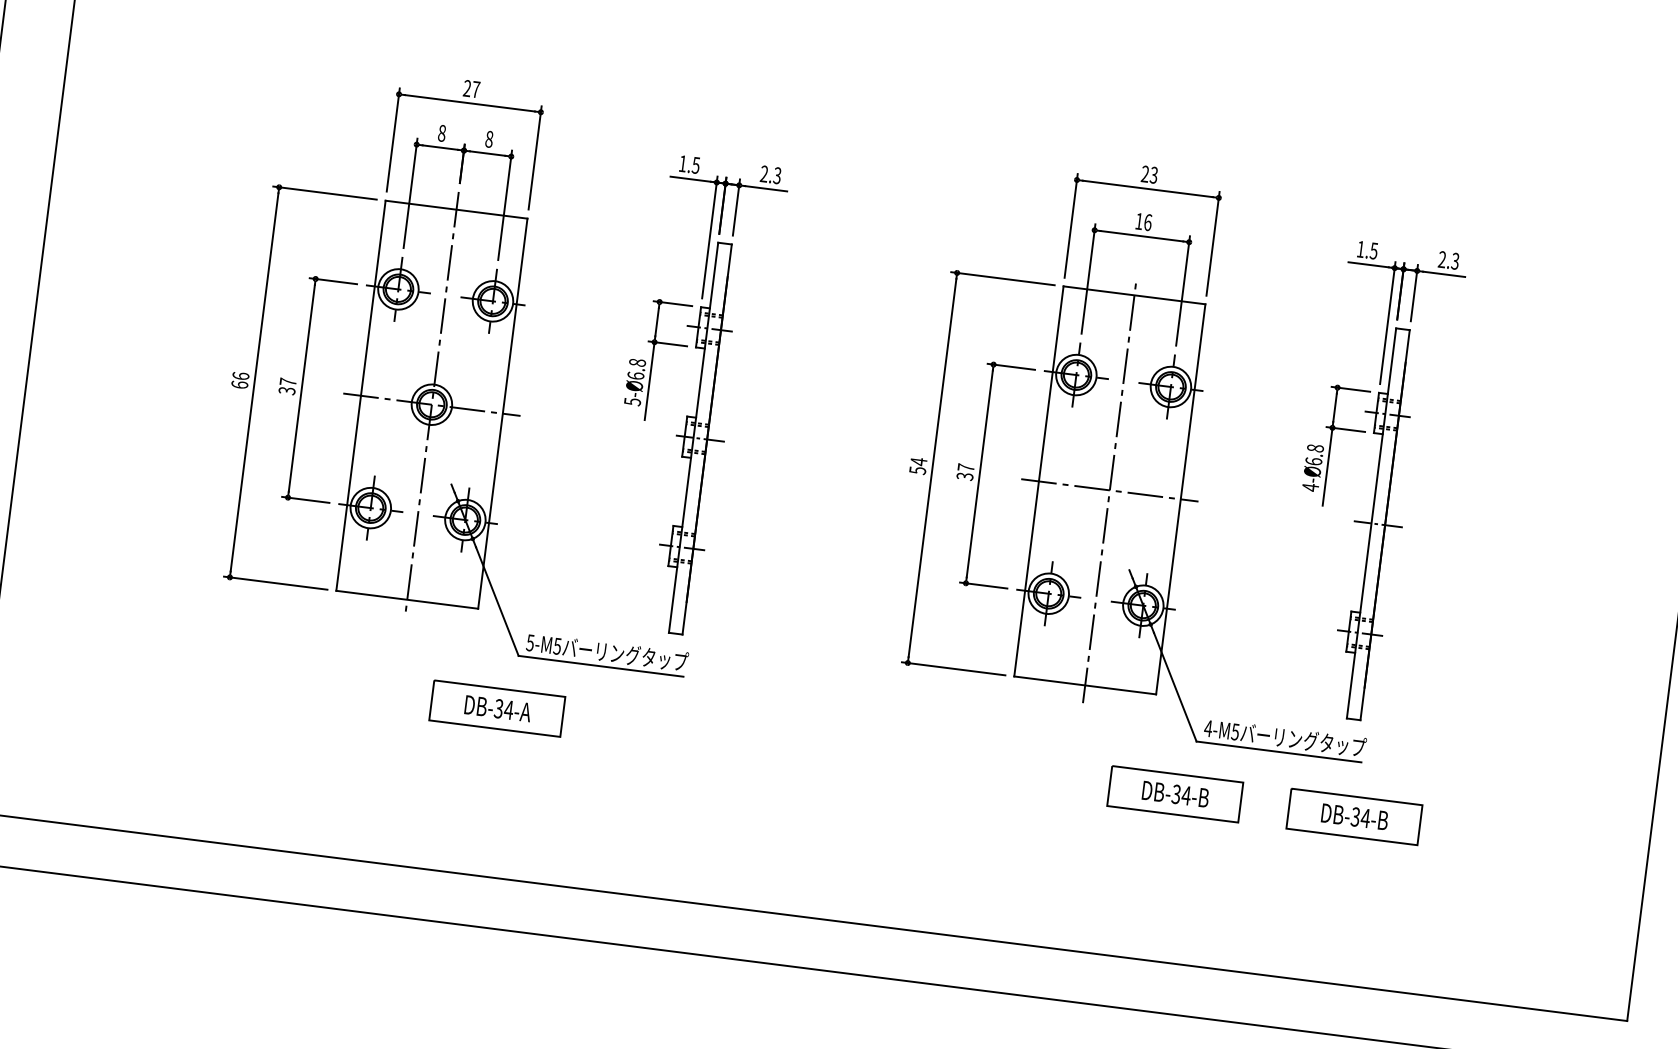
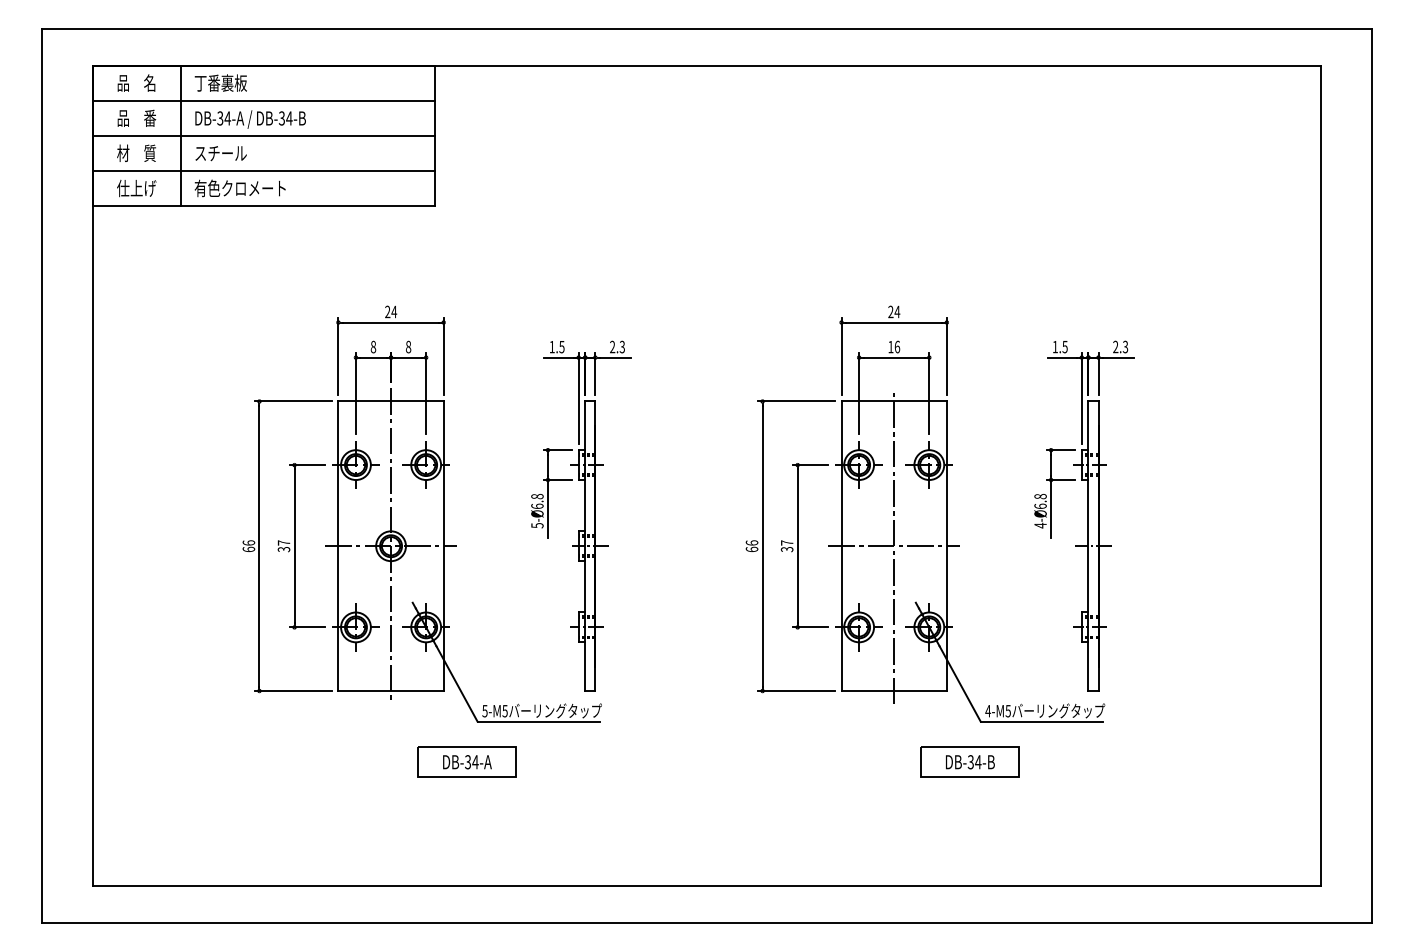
text: (476, 89) -> (394, 311), 27 -> 24
text: (1154, 174) -> (897, 311), 23 -> 24
text: (917, 466) -> (751, 546), 54 -> 66
part: (1353, 815) -> (1102, 761), removed

